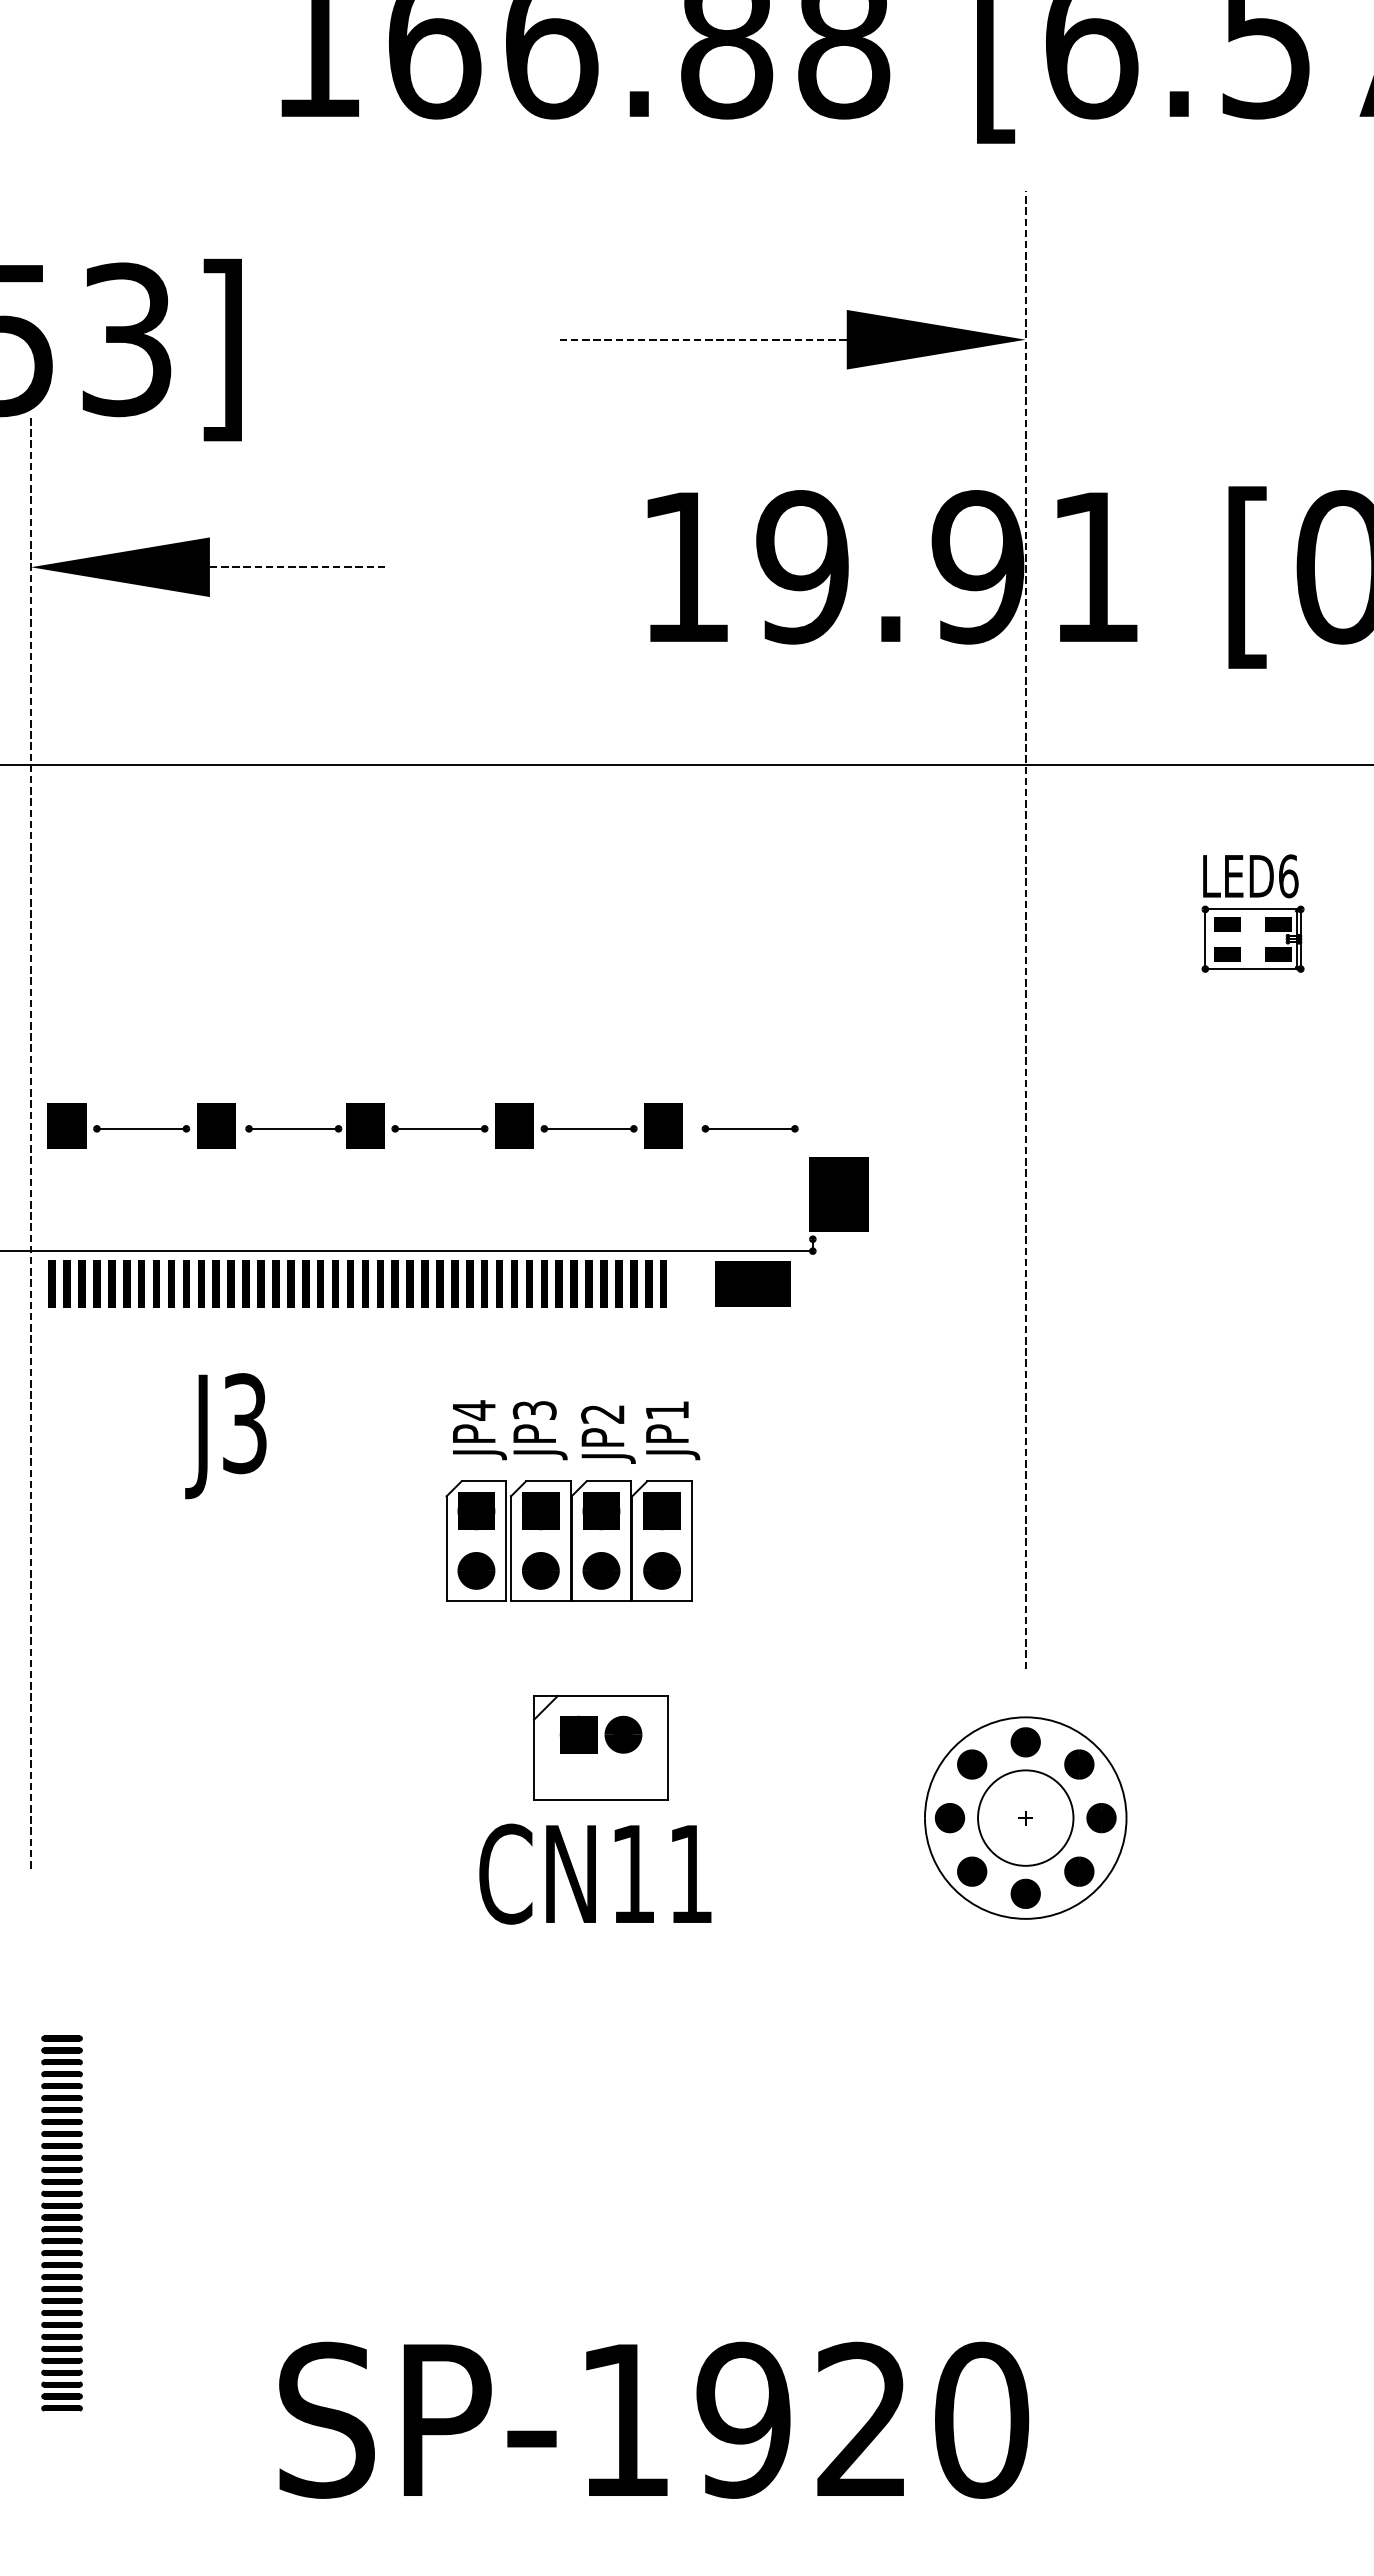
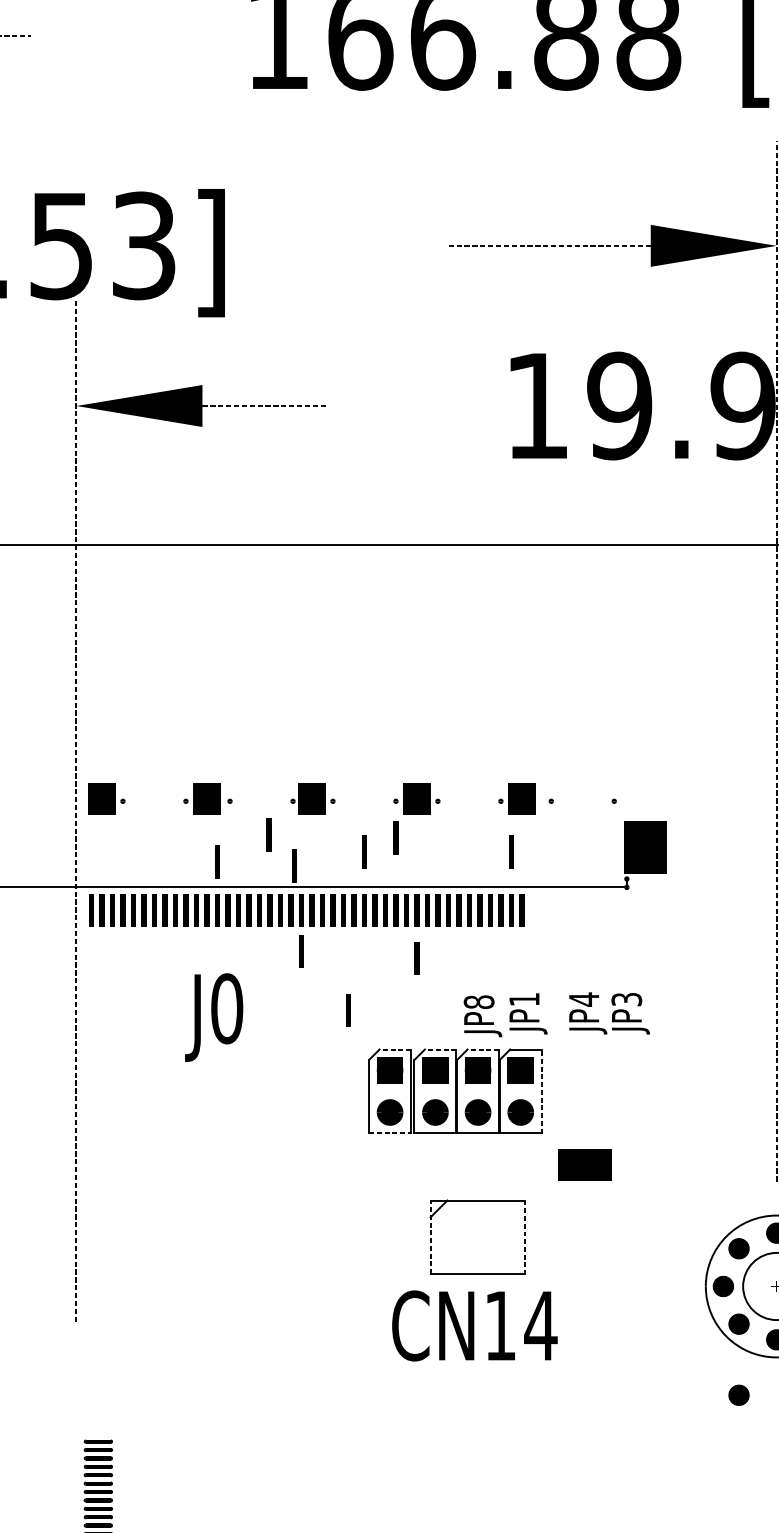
line: (141, 1128) -> (154, 801), removed
line: (293, 1128) -> (261, 801), removed
line: (439, 1128) -> (364, 801), removed
line: (588, 1128) -> (468, 801), removed
line: (749, 1128) -> (582, 801), removed
line: (304, 1176) -> (269, 834), added
line: (484, 1180) -> (395, 837), added
line: (439, 1200) -> (364, 851), added
line: (648, 1200) -> (511, 851), added
line: (230, 1214) -> (216, 861), added
line: (339, 1220) -> (293, 865), added
line: (752, 1283) -> (584, 1164), moved
line: (350, 1341) -> (301, 951), added
line: (514, 1351) -> (416, 958), added
text: (602, 1413) -> (478, 1001), JP2 -> JP8
text: (244, 1423) -> (226, 1008), J3 -> J0
line: (416, 1425) -> (347, 1010), added
text: (510, 1430) -> (609, 1013), moved
line: (483, 1481) -> (395, 1049), solid -> dashed
line: (547, 1481) -> (440, 1049), solid -> dashed
line: (608, 1481) -> (483, 1049), solid -> dashed
line: (691, 1541) -> (541, 1091), solid -> dashed
line: (476, 1600) -> (390, 1133), solid -> dashed
part: (600, 1734) -> (477, 1227), removed
line: (533, 1747) -> (430, 1236), solid -> dashed
line: (668, 1748) -> (525, 1237), solid -> dashed
text: (690, 1873) -> (540, 1325), CN11 -> CN14
part: (972, 1972) -> (739, 1395), added

